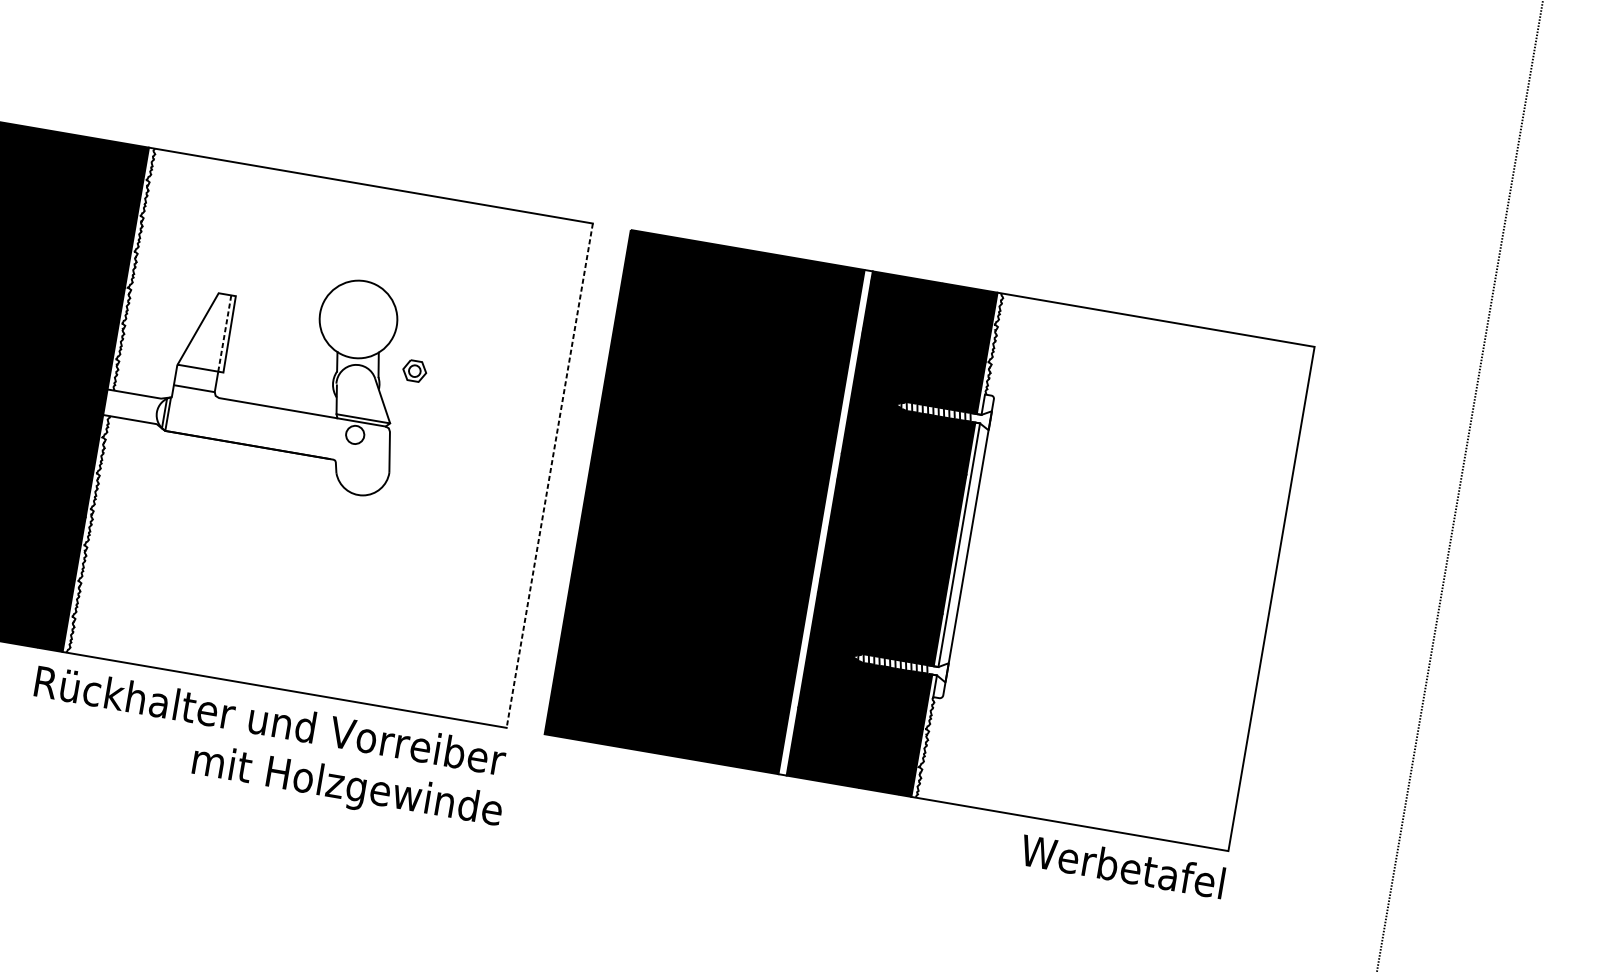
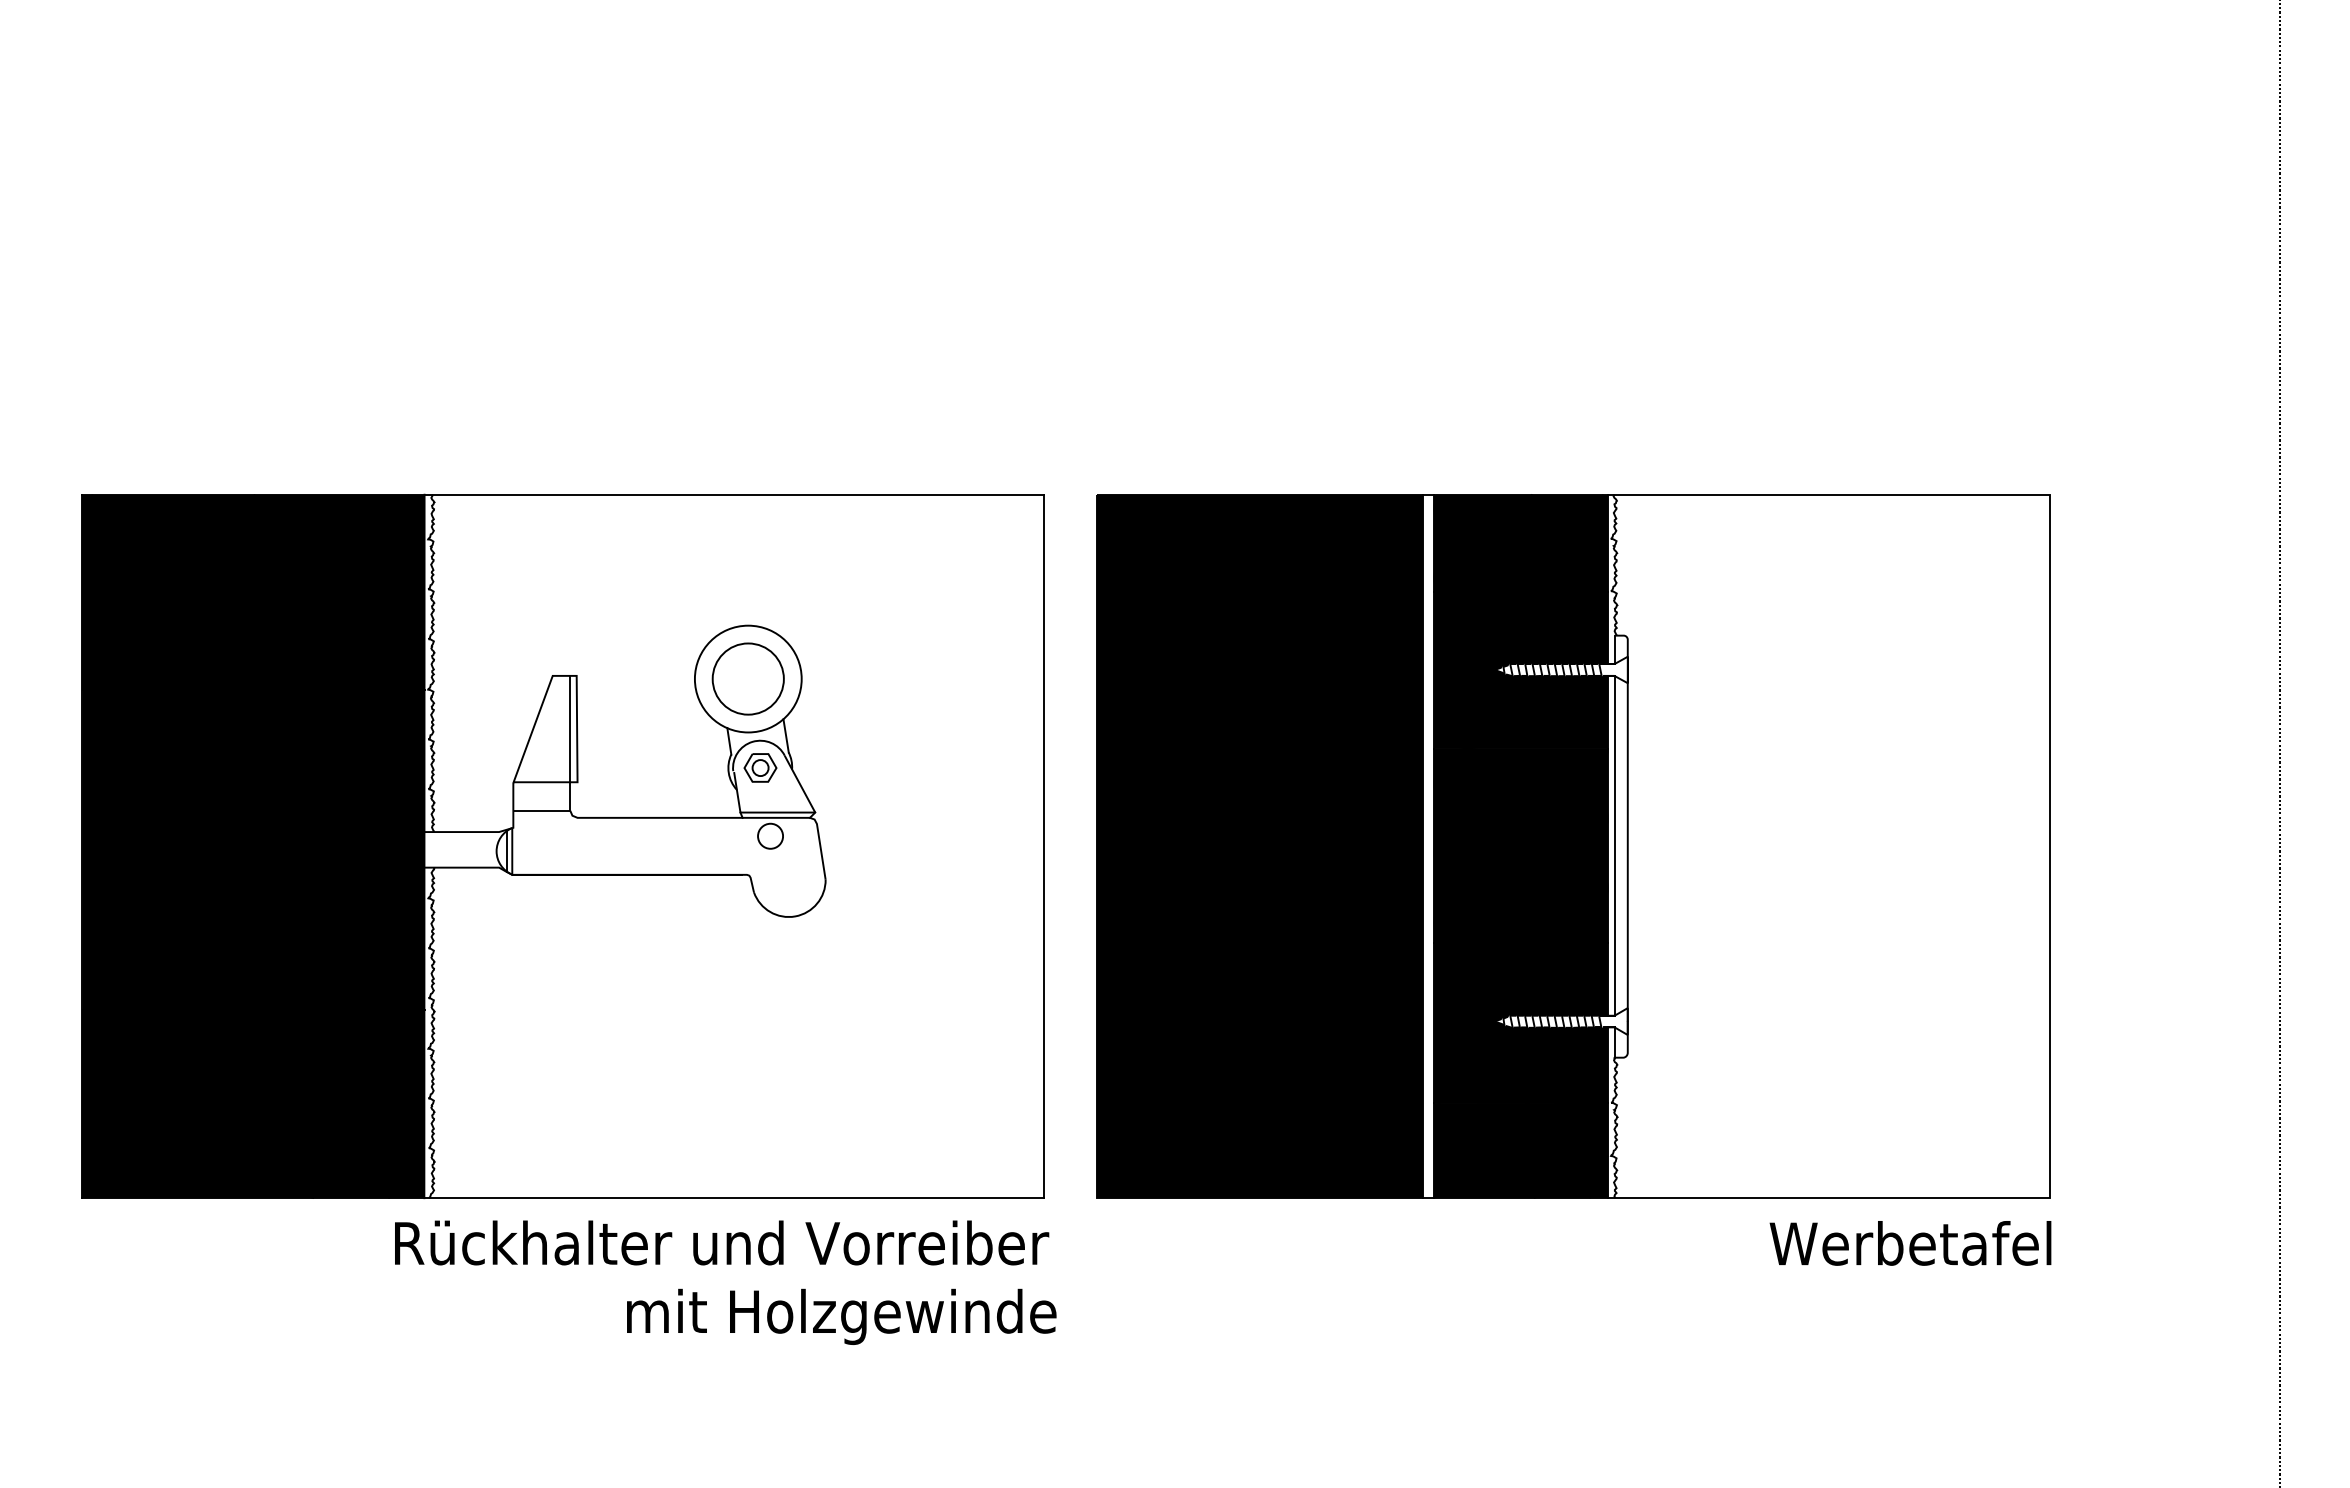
circle: (358, 318) -> (747, 678), added
line: (224, 333) -> (570, 728), dashed -> solid
part: (414, 370) -> (760, 767), moved
line: (549, 475) -> (1043, 846), dashed -> solid

